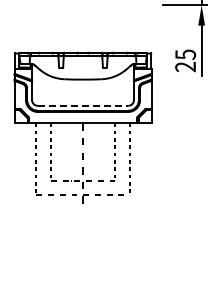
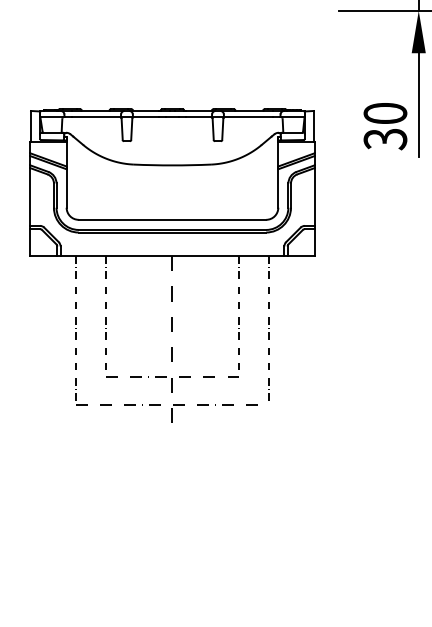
text: (185, 60) -> (385, 125), 25 -> 30
line: (83, 105) -> (173, 219), dashed -> solid

